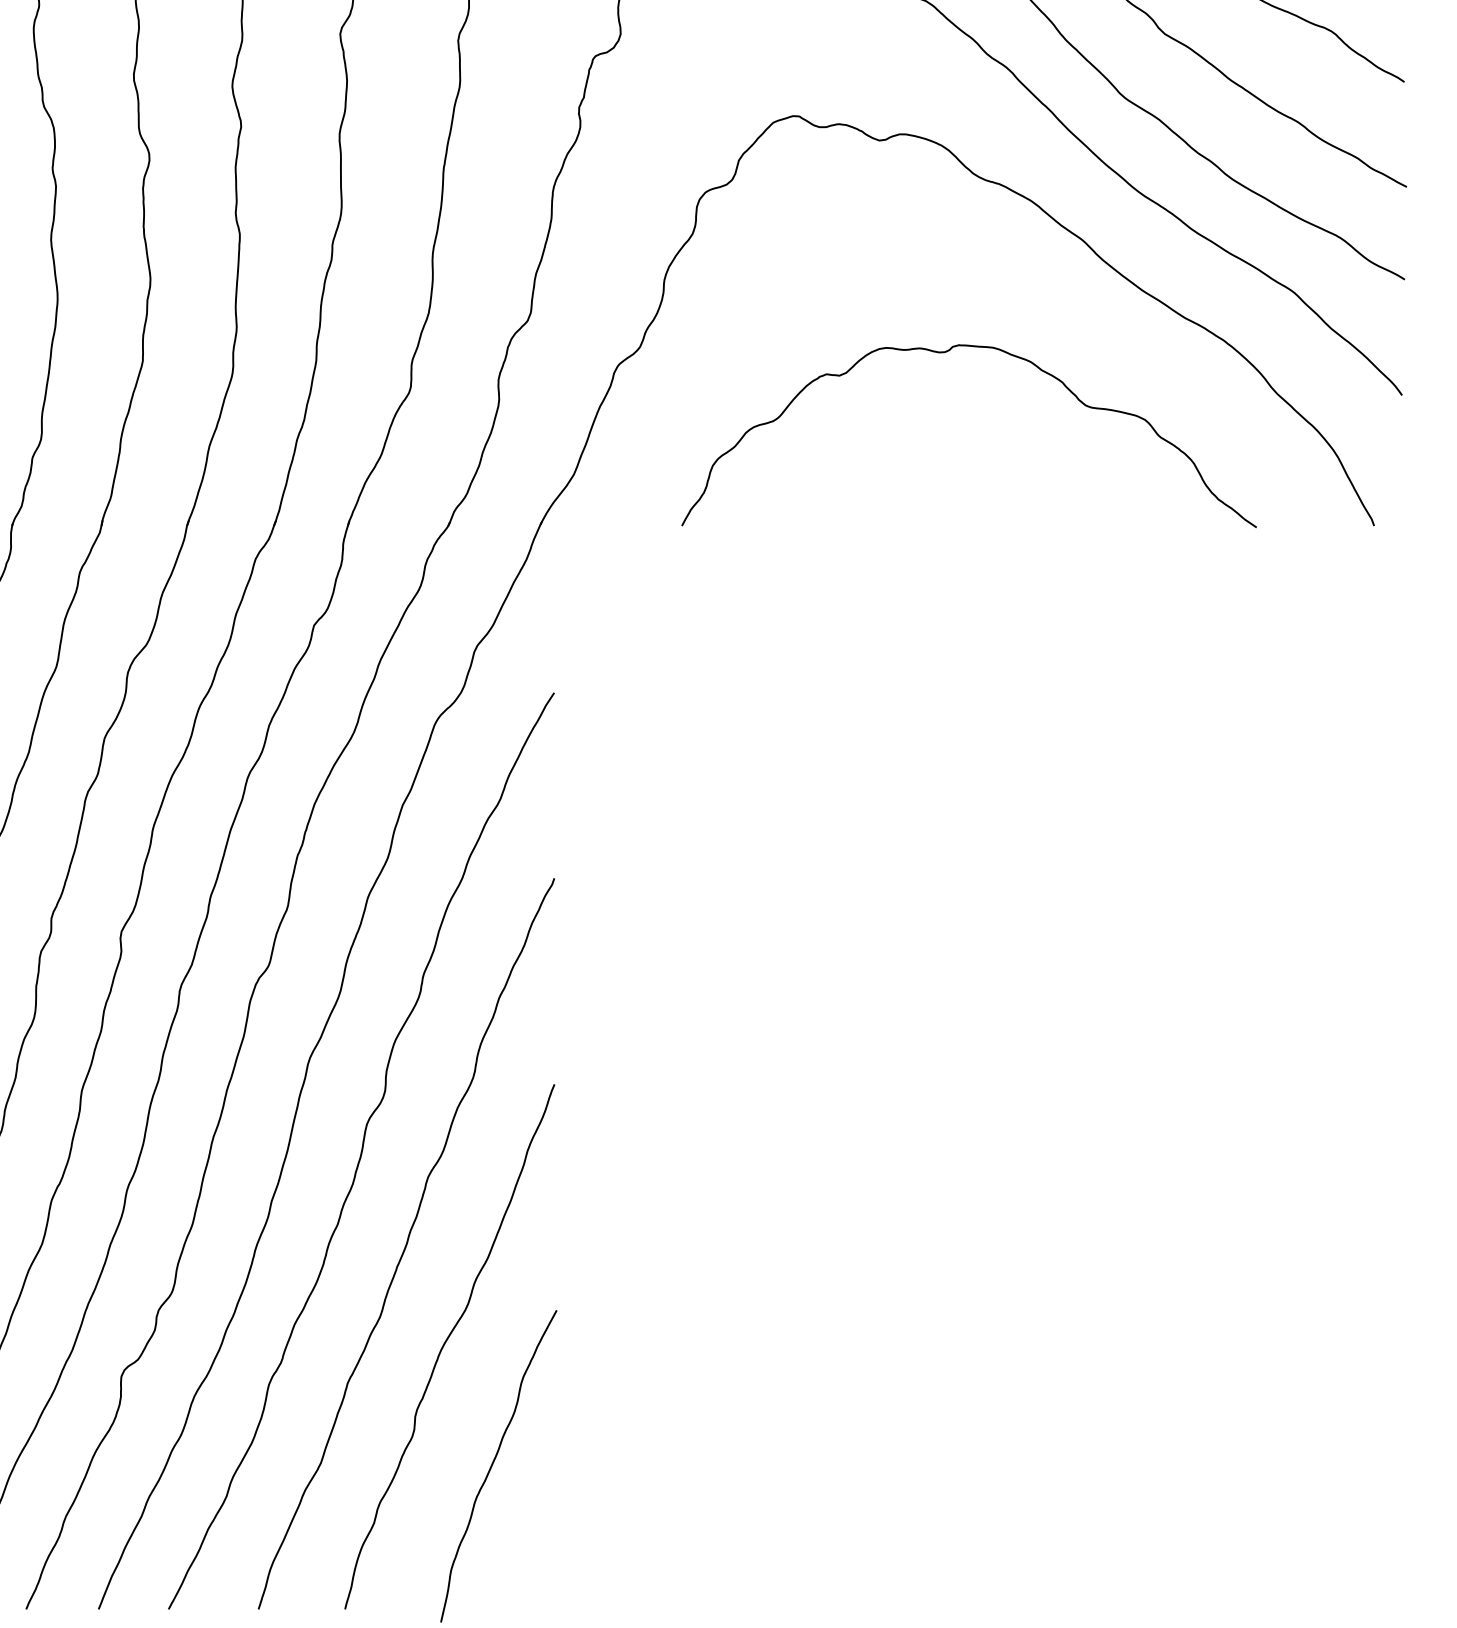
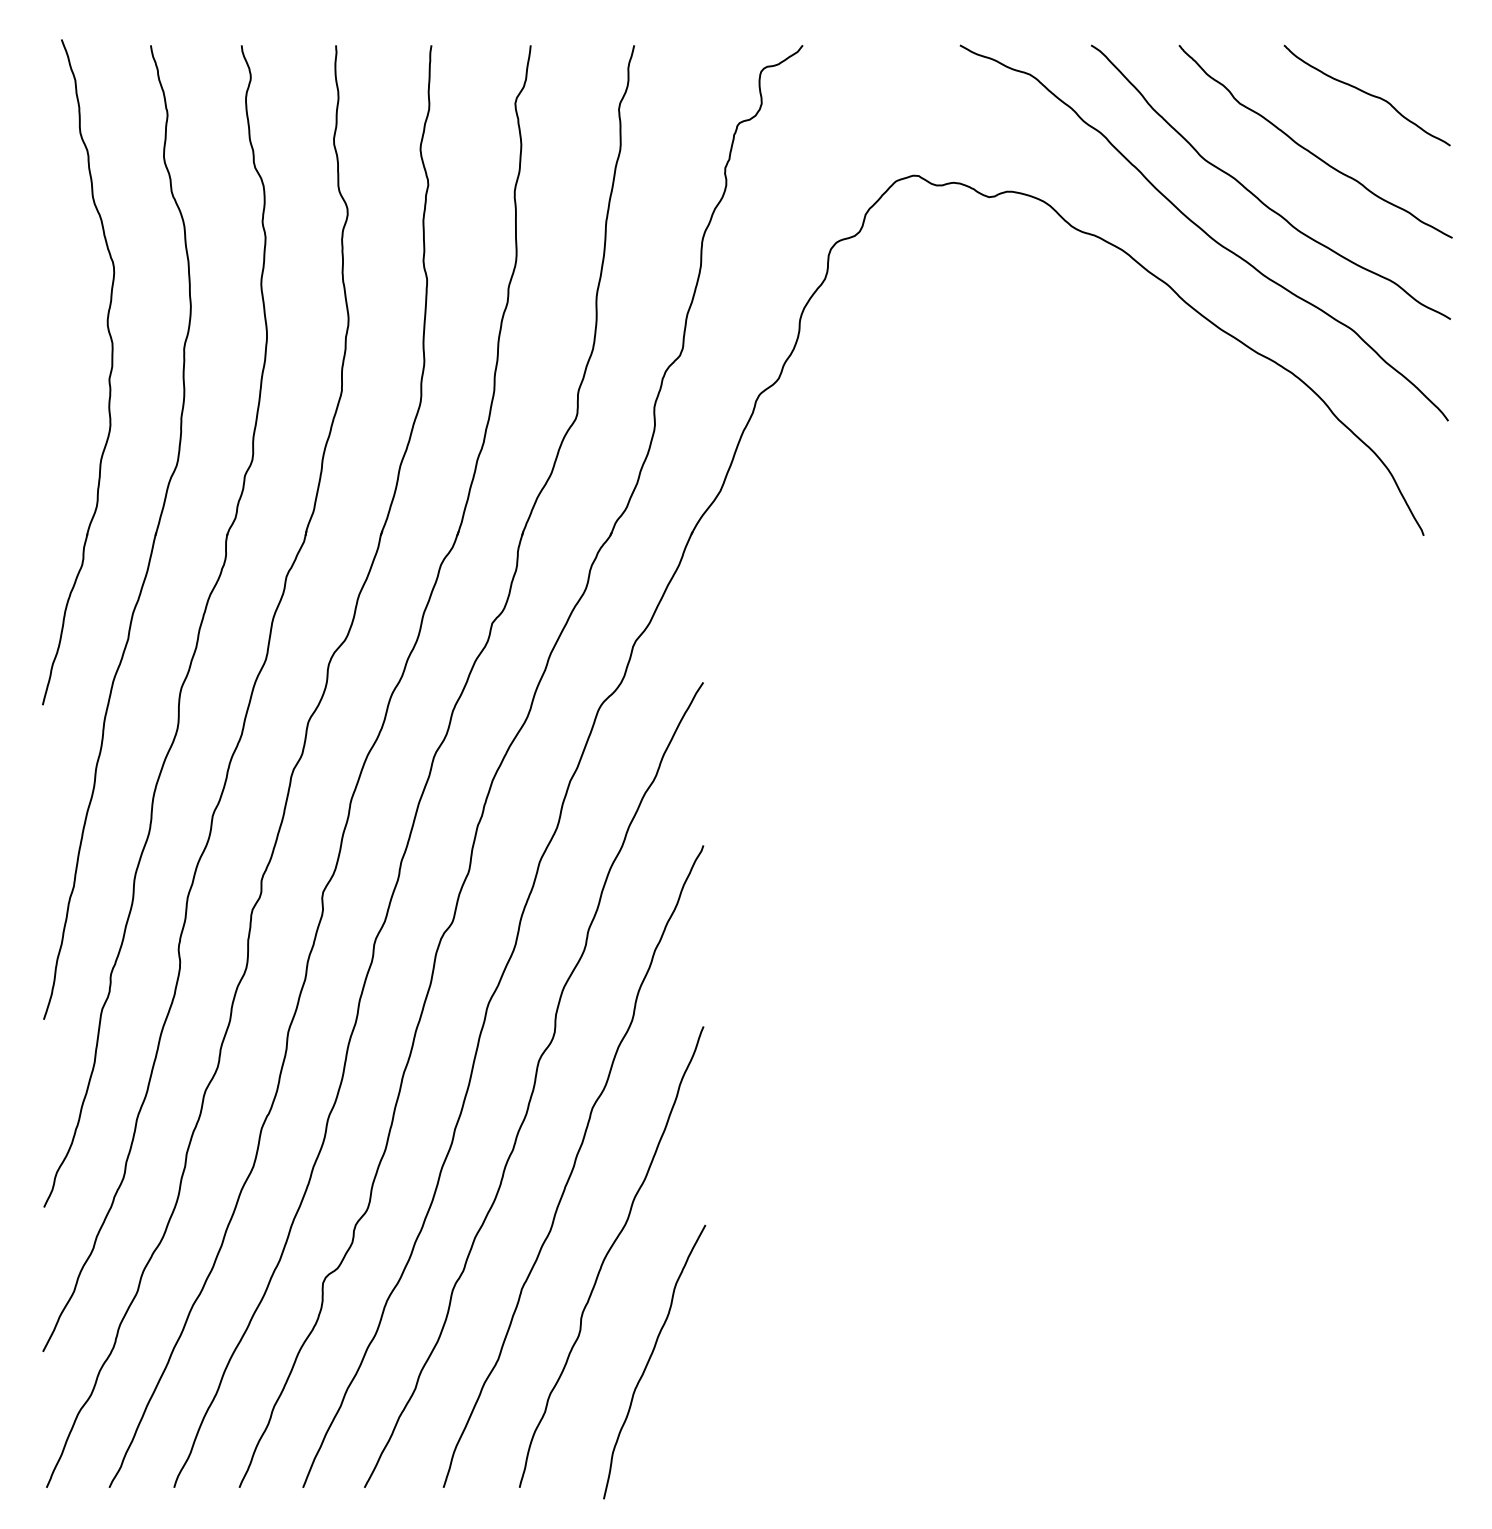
curve: (943, 353) -> (1045, 384), removed

